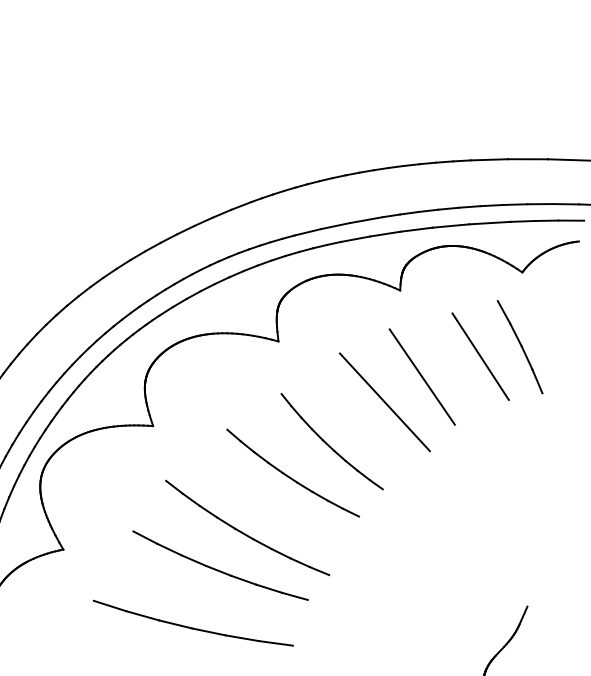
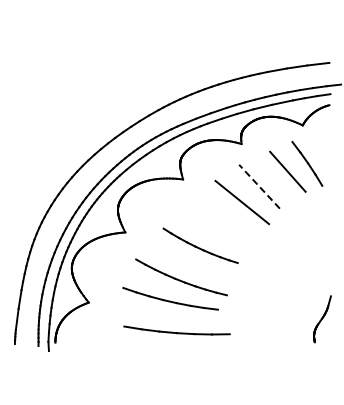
line: (422, 376) -> (259, 186), solid -> dashed
part: (330, 441) -> (217, 226), removed
part: (192, 623) -> (176, 330), moved

